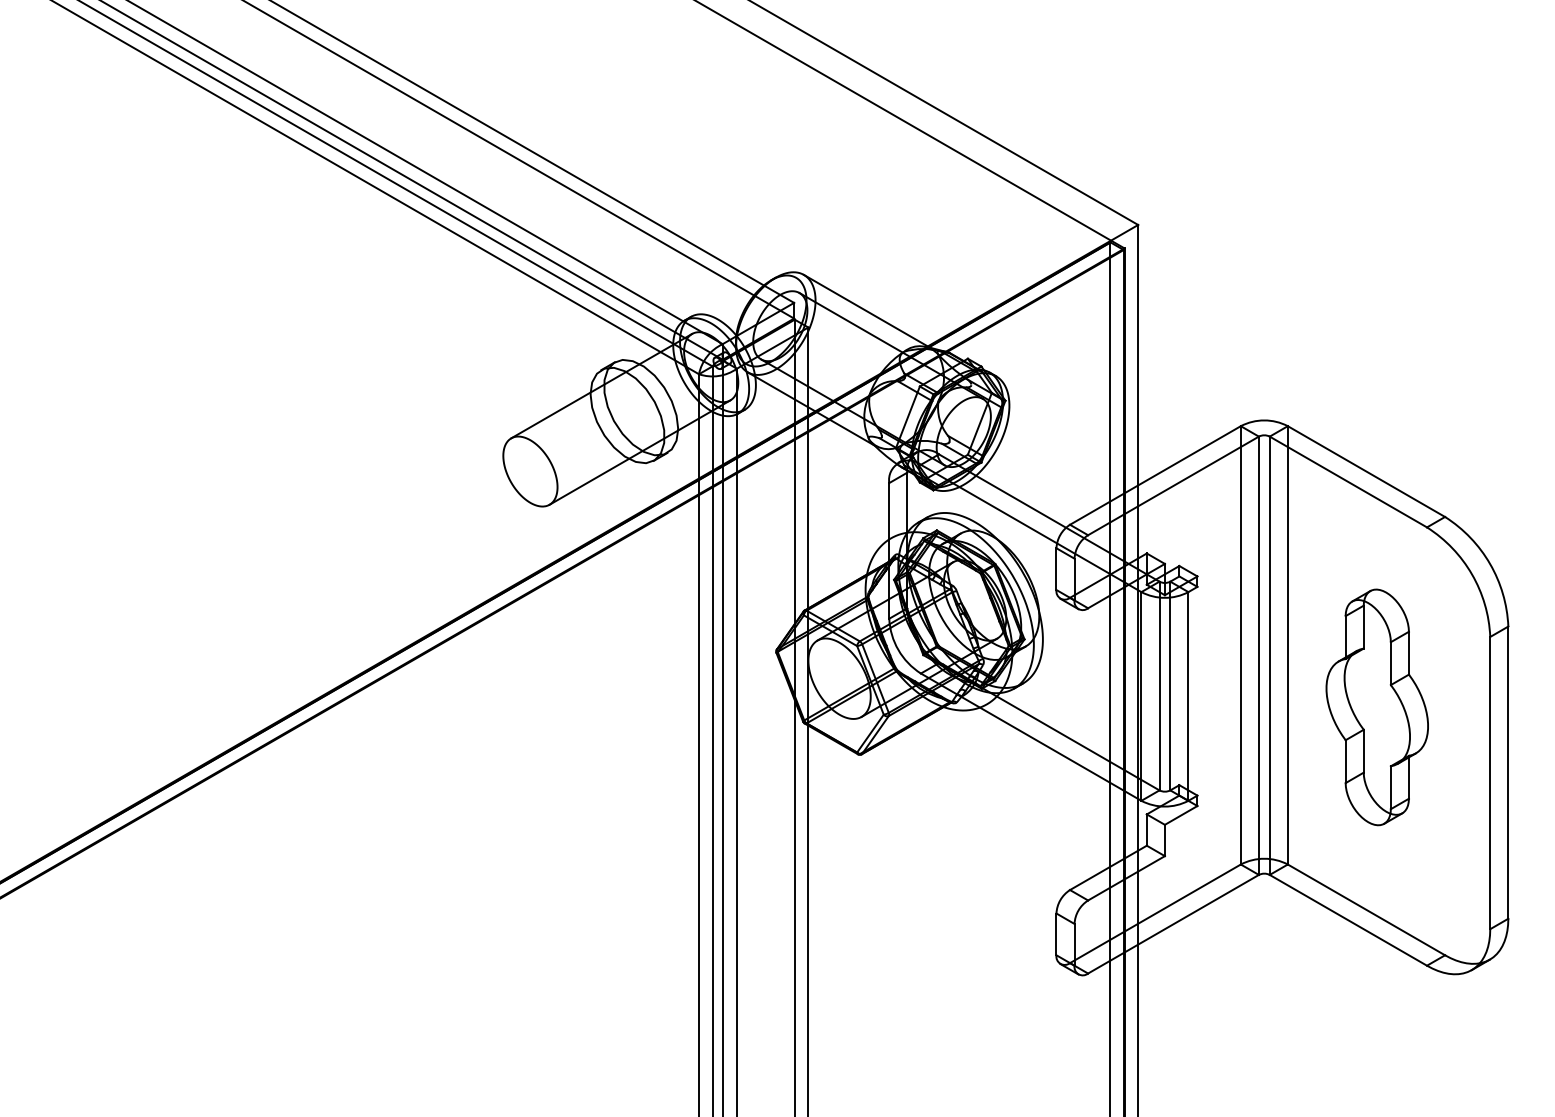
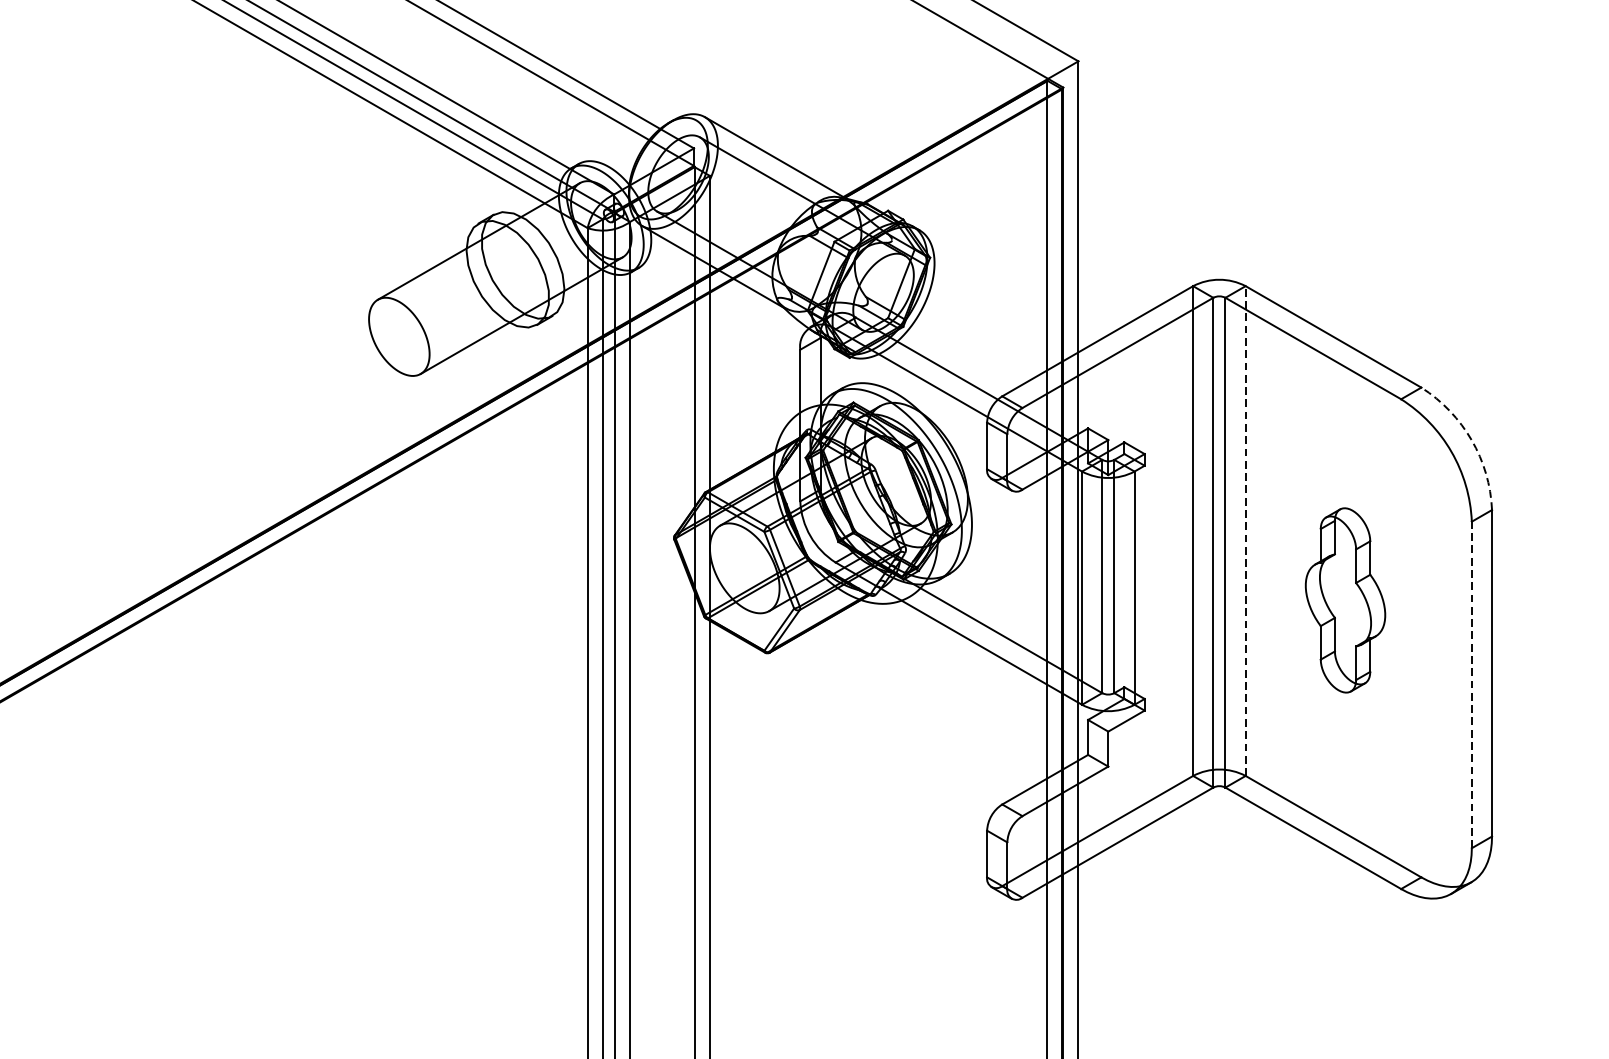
arc: (1490, 564) -> (1472, 440), solid -> dashed
line: (1287, 644) -> (1245, 530), solid -> dashed
part: (1376, 707) -> (1344, 600), size x0.7
line: (1490, 782) -> (1472, 684), solid -> dashed

